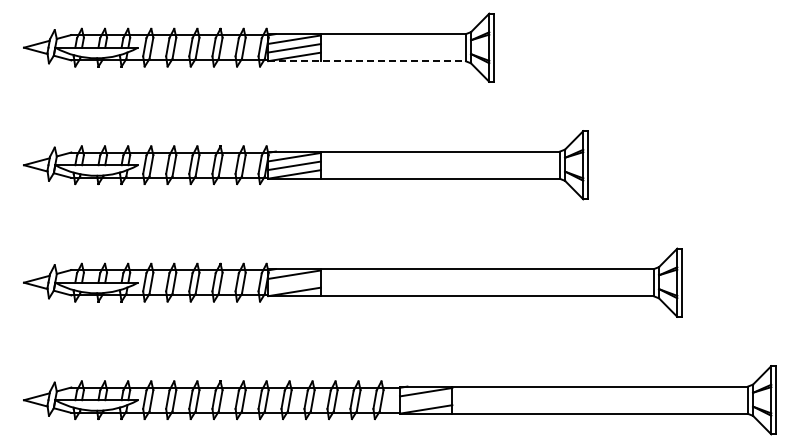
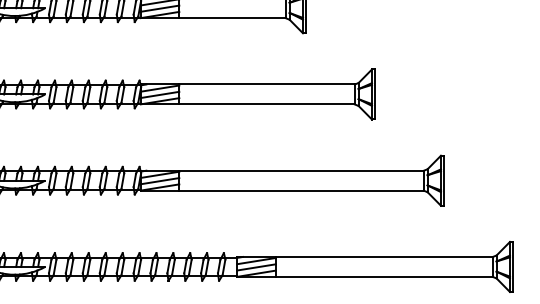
line: (367, 61) -> (213, 18), dashed -> solid
line: (294, 283) -> (160, 181), added
line: (426, 400) -> (256, 267), added

